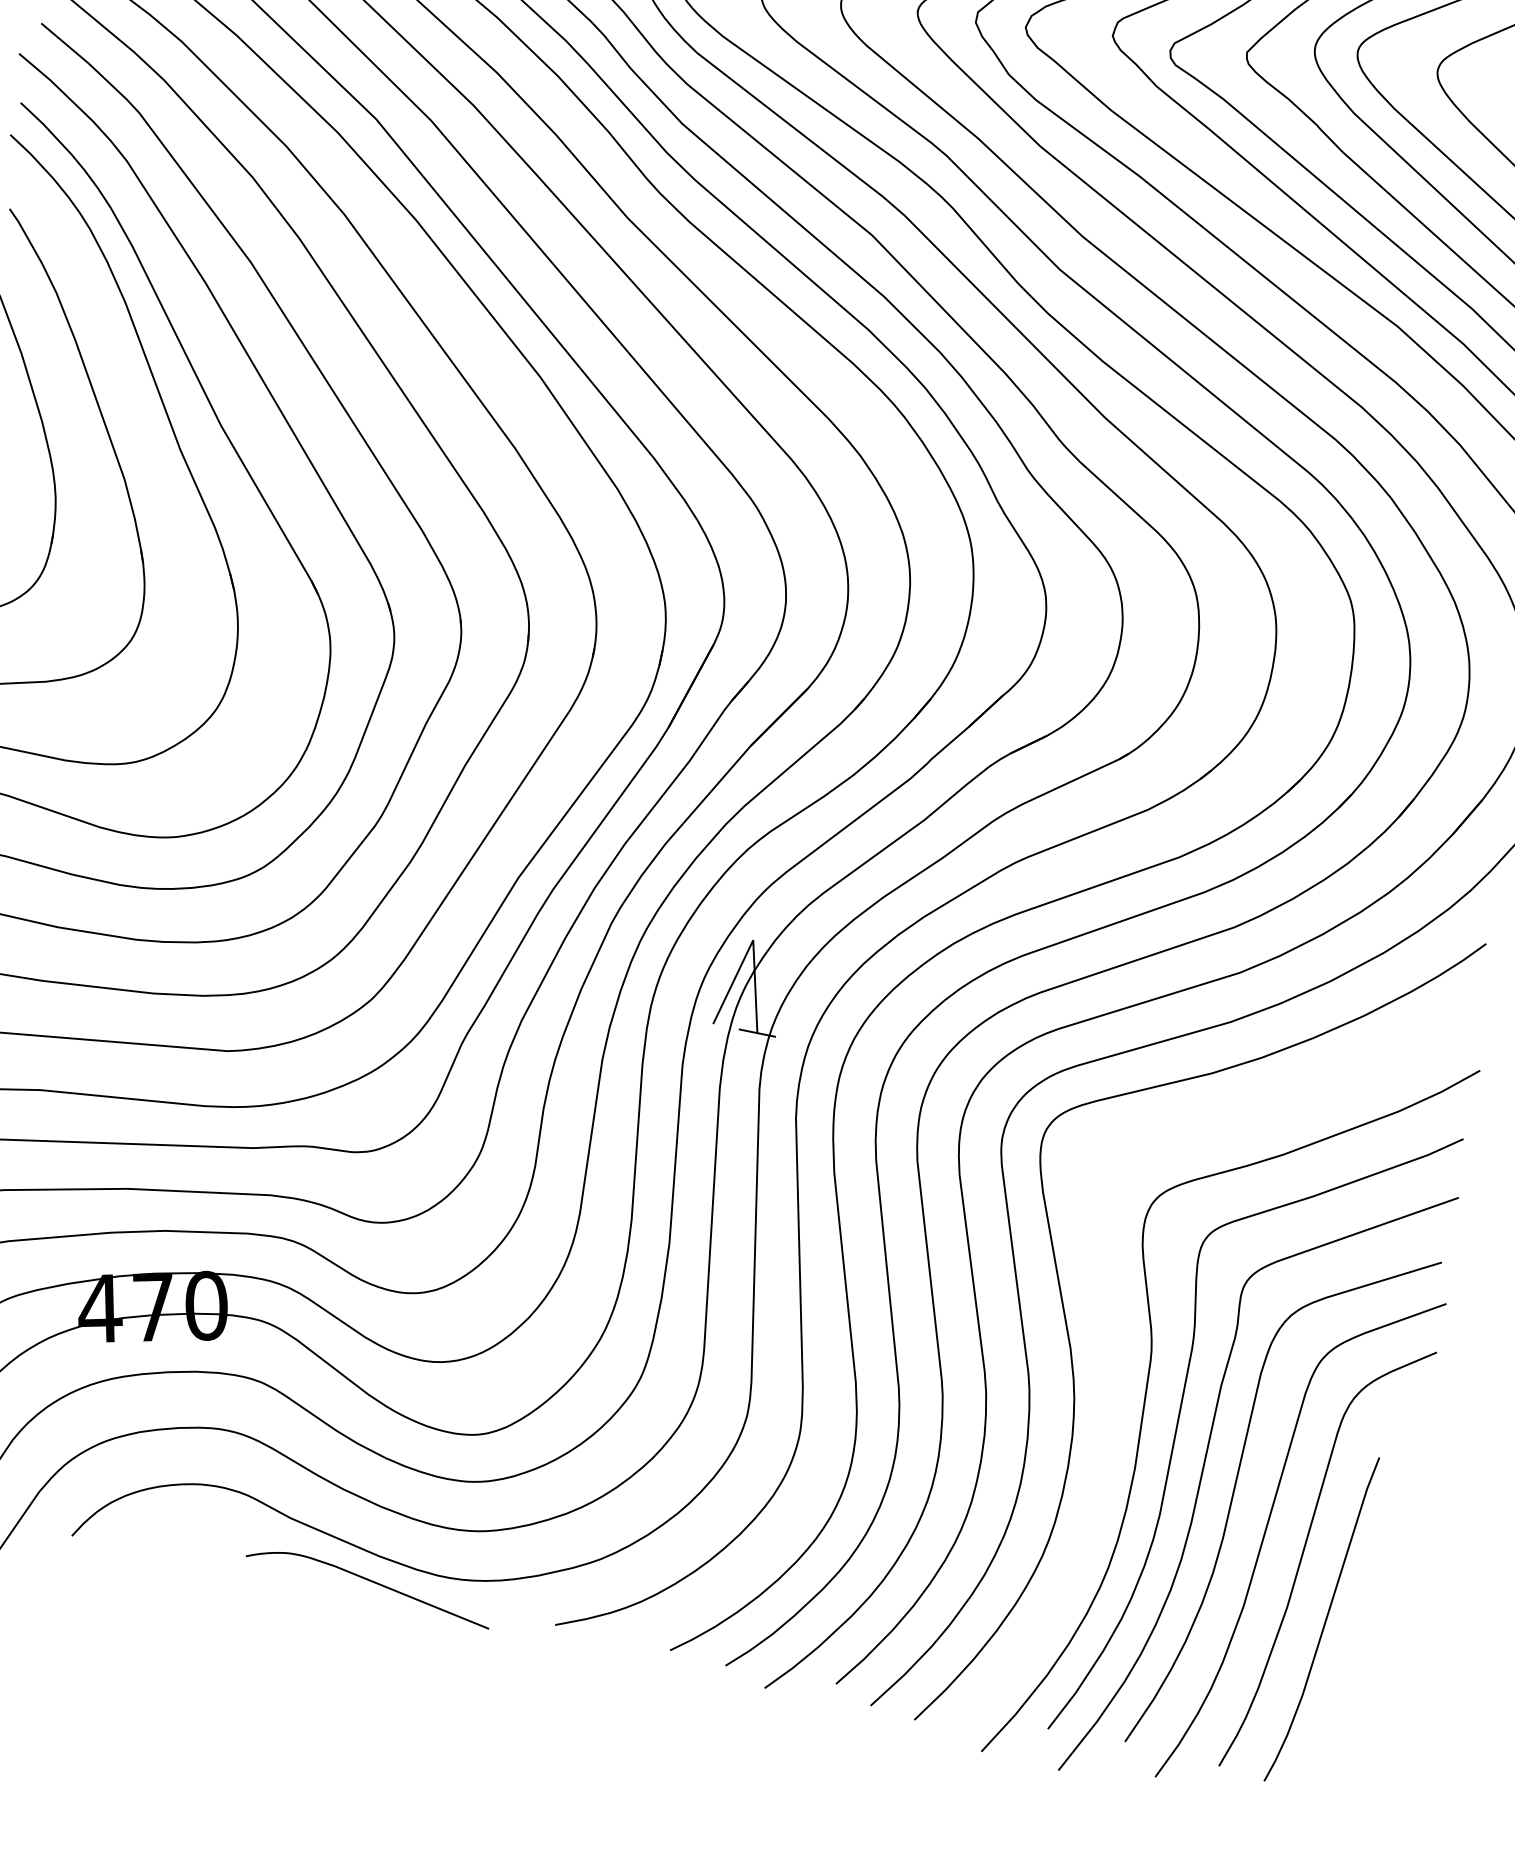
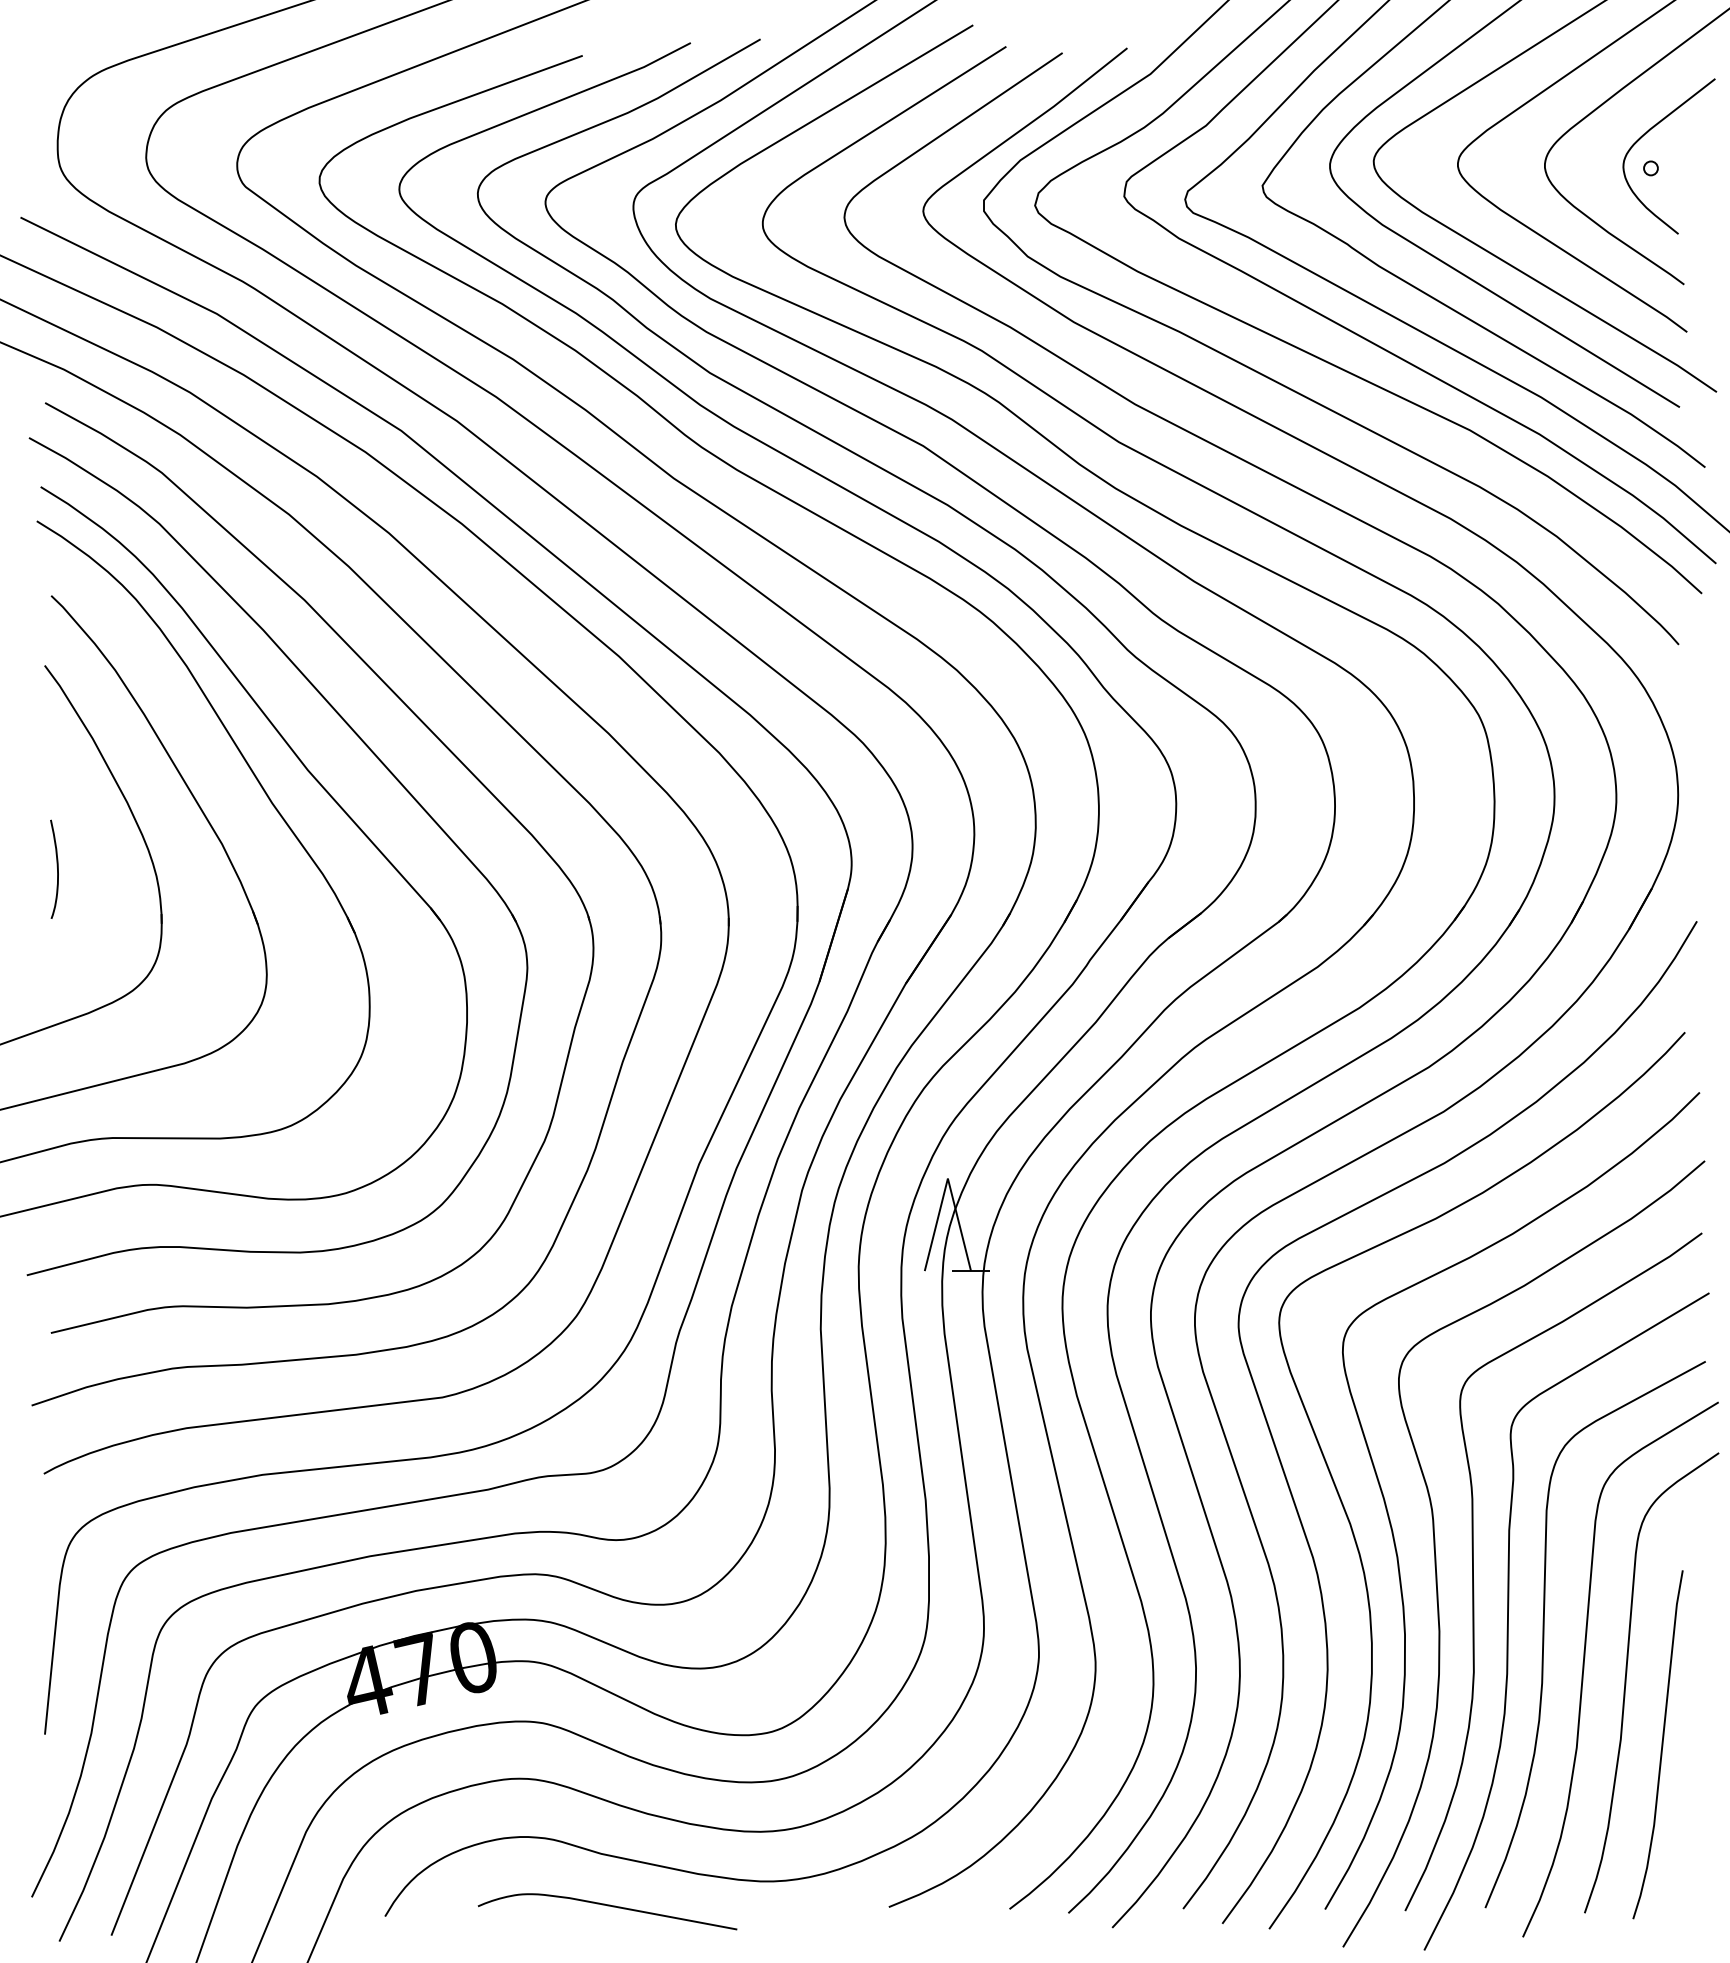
curve: (1110, 1364) -> (1393, 1531), added
curve: (369, 1581) -> (607, 1906), moved

